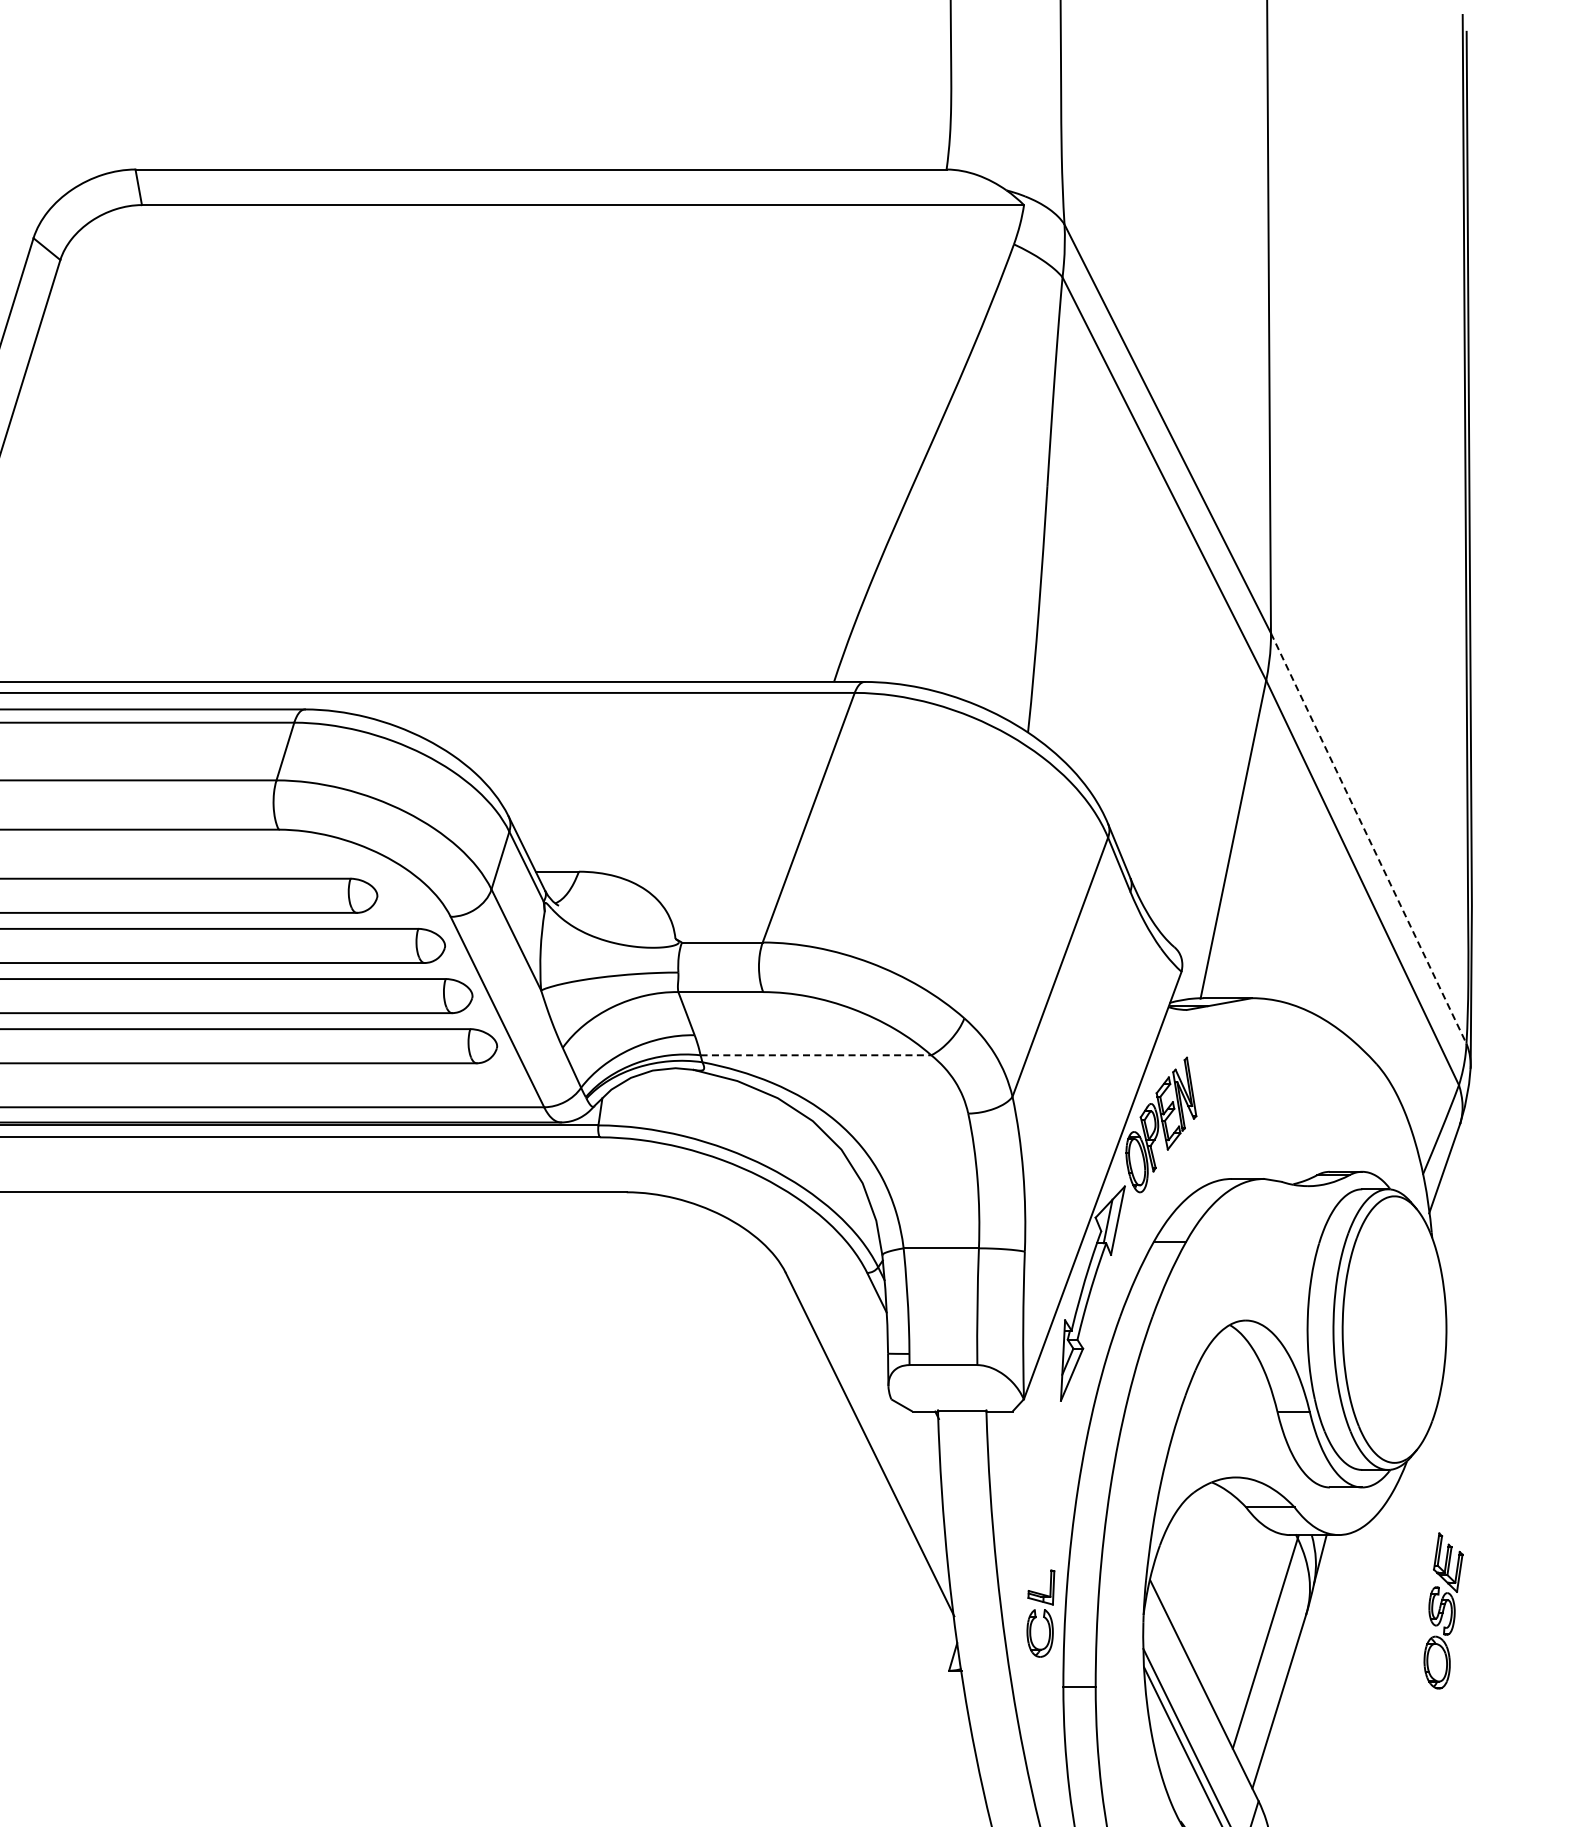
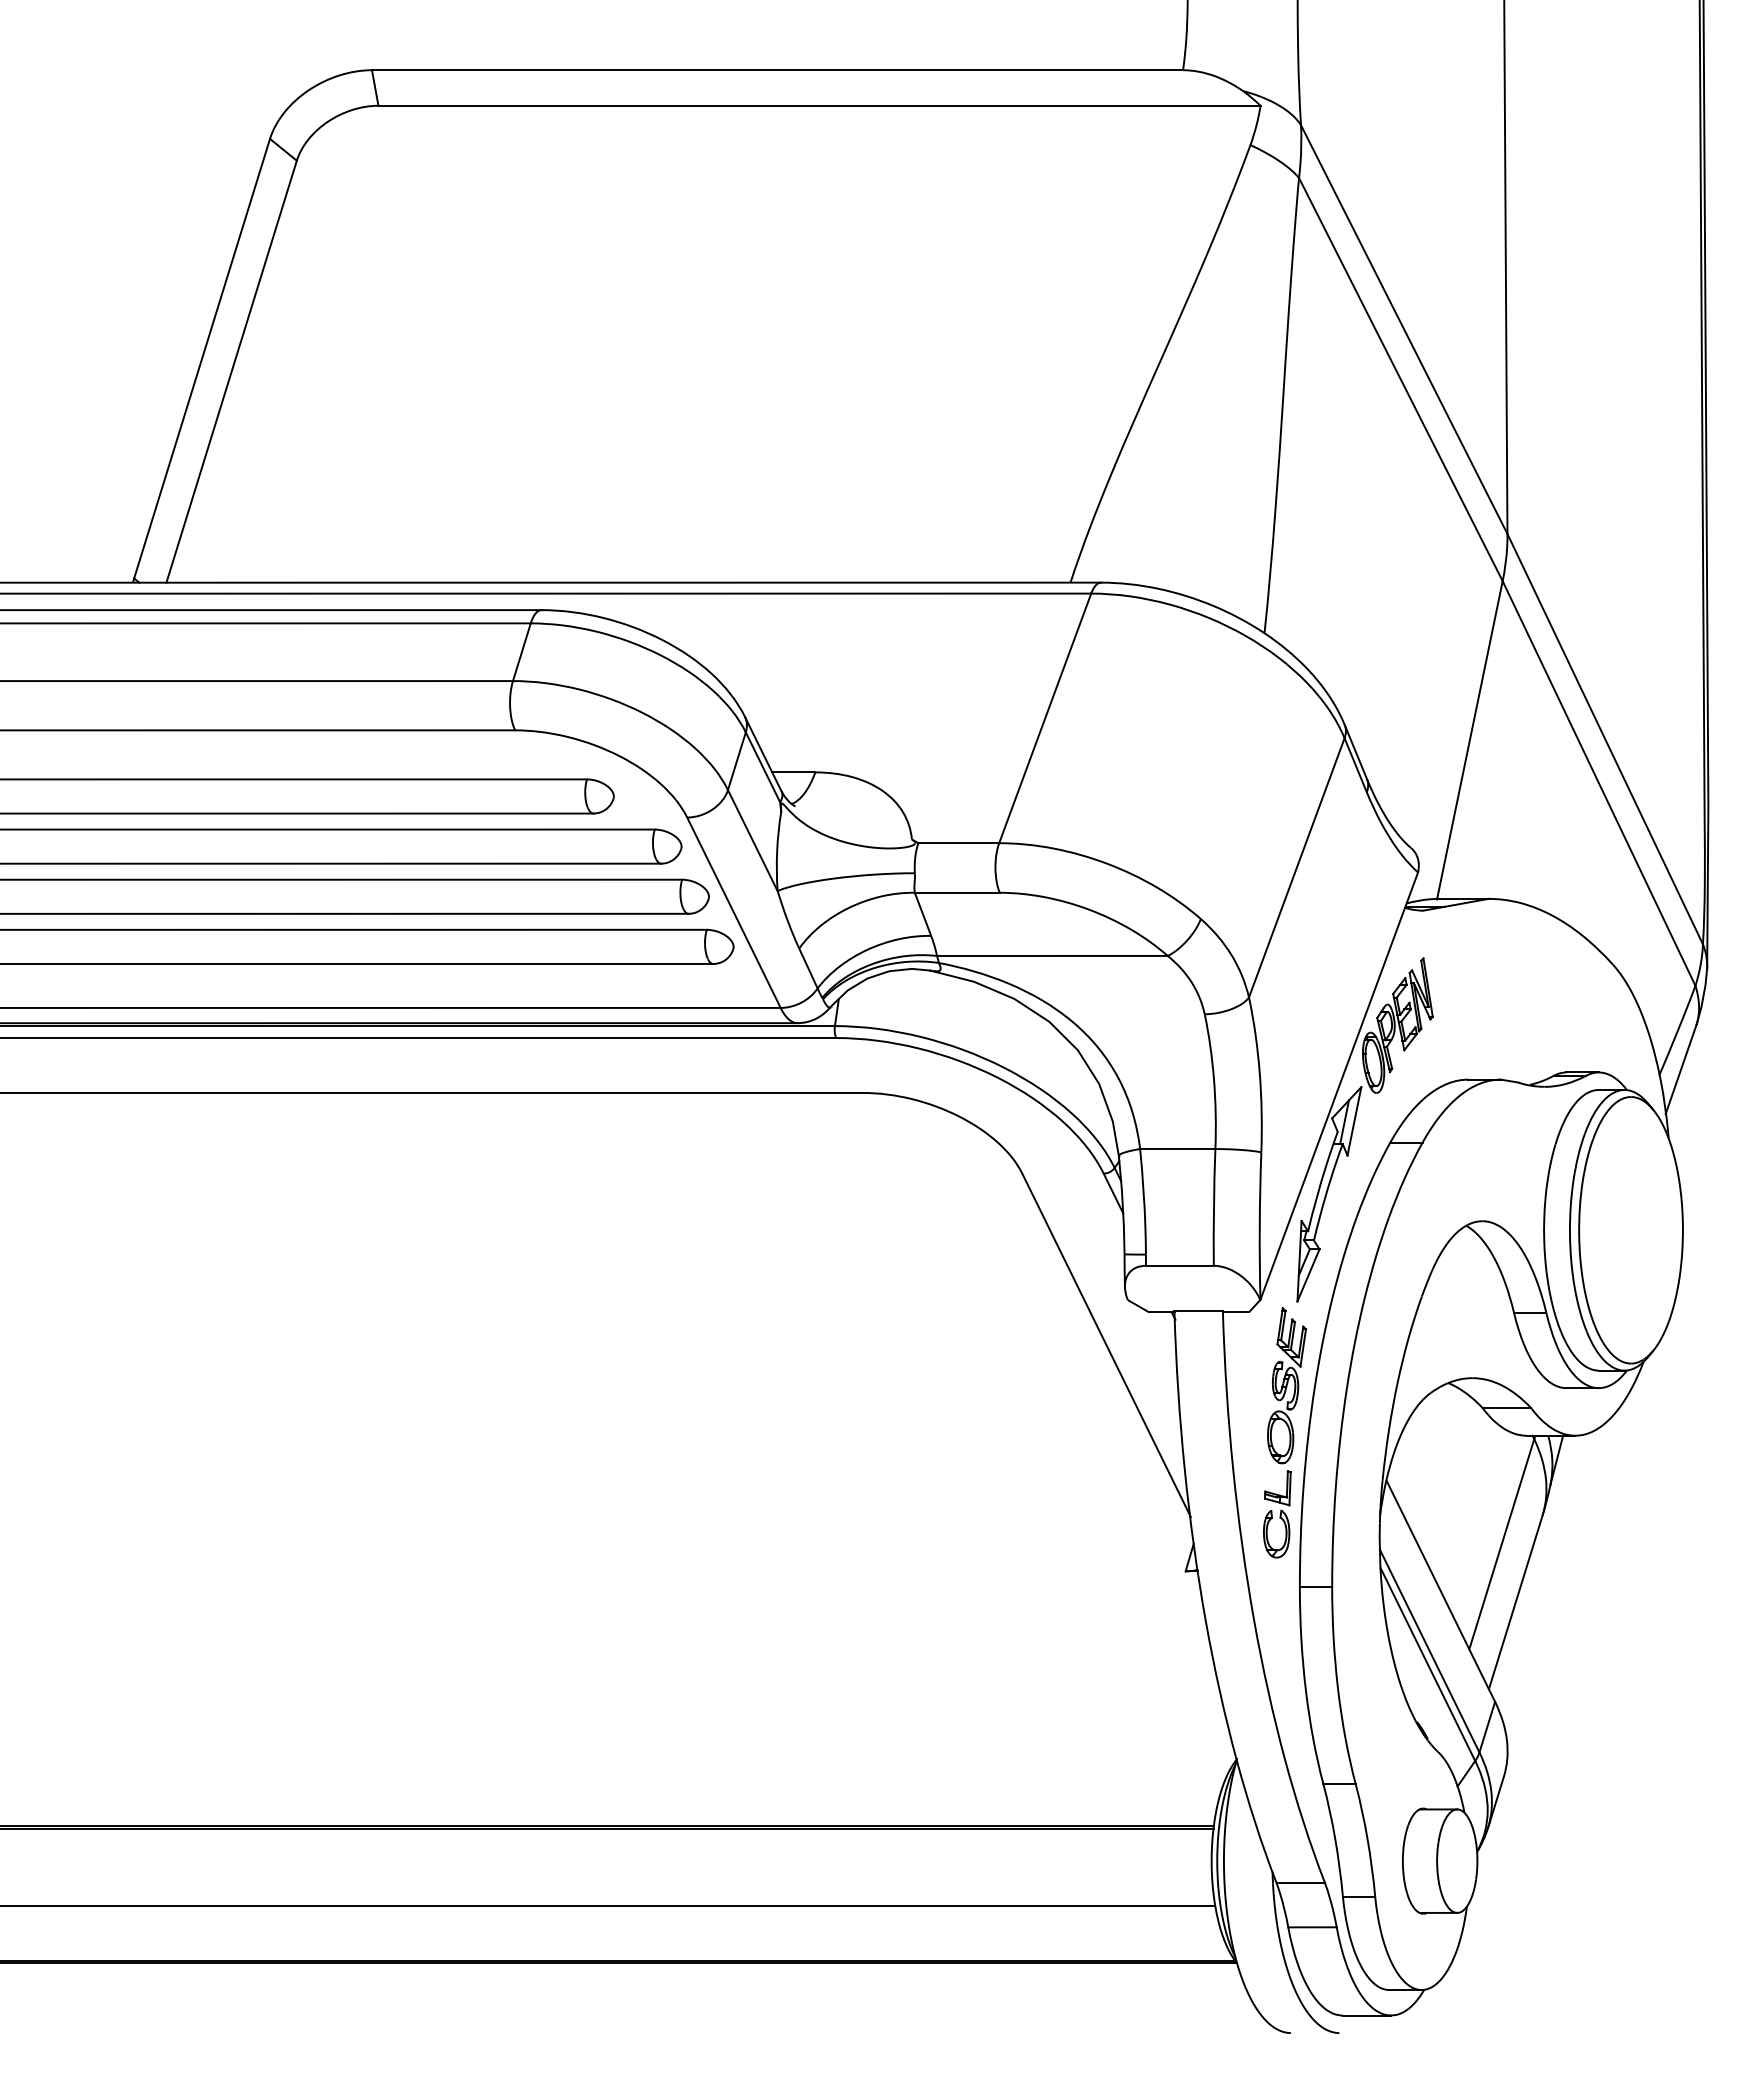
line: (1369, 838) -> (1605, 739), dashed -> solid
line: (816, 1054) -> (1052, 955), dashed -> solid
part: (1444, 1610) -> (1287, 1385), moved

